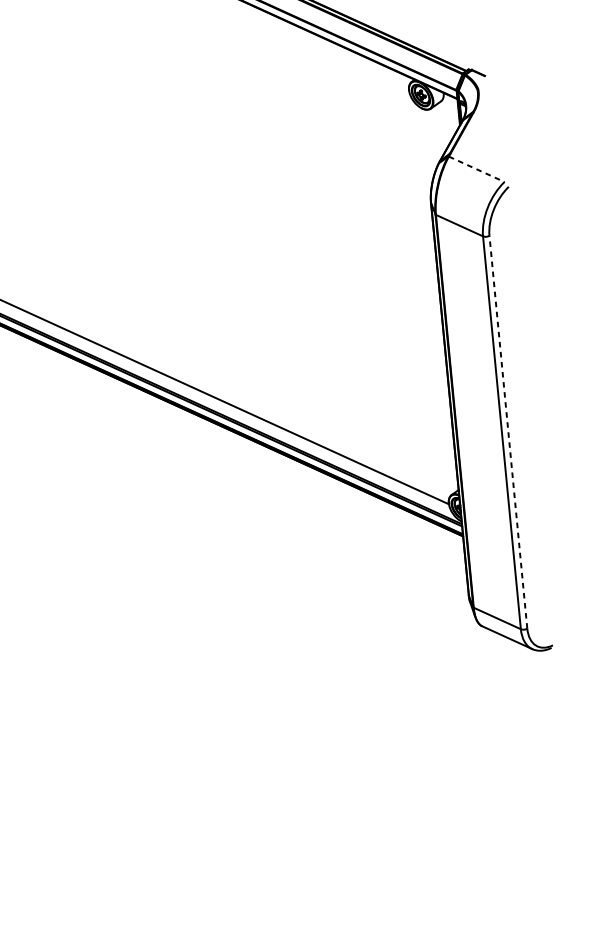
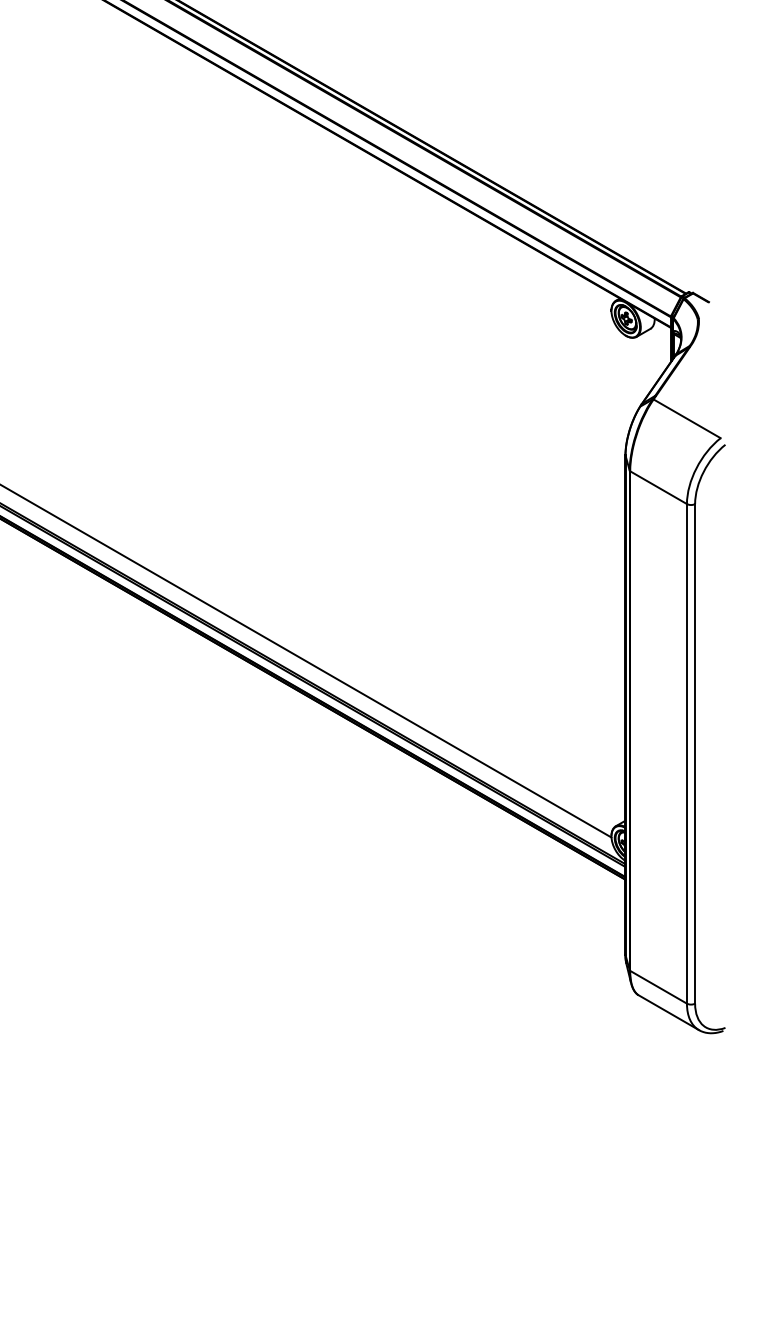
line: (476, 169) -> (687, 418), dashed -> solid
line: (508, 431) -> (695, 753), dashed -> solid

